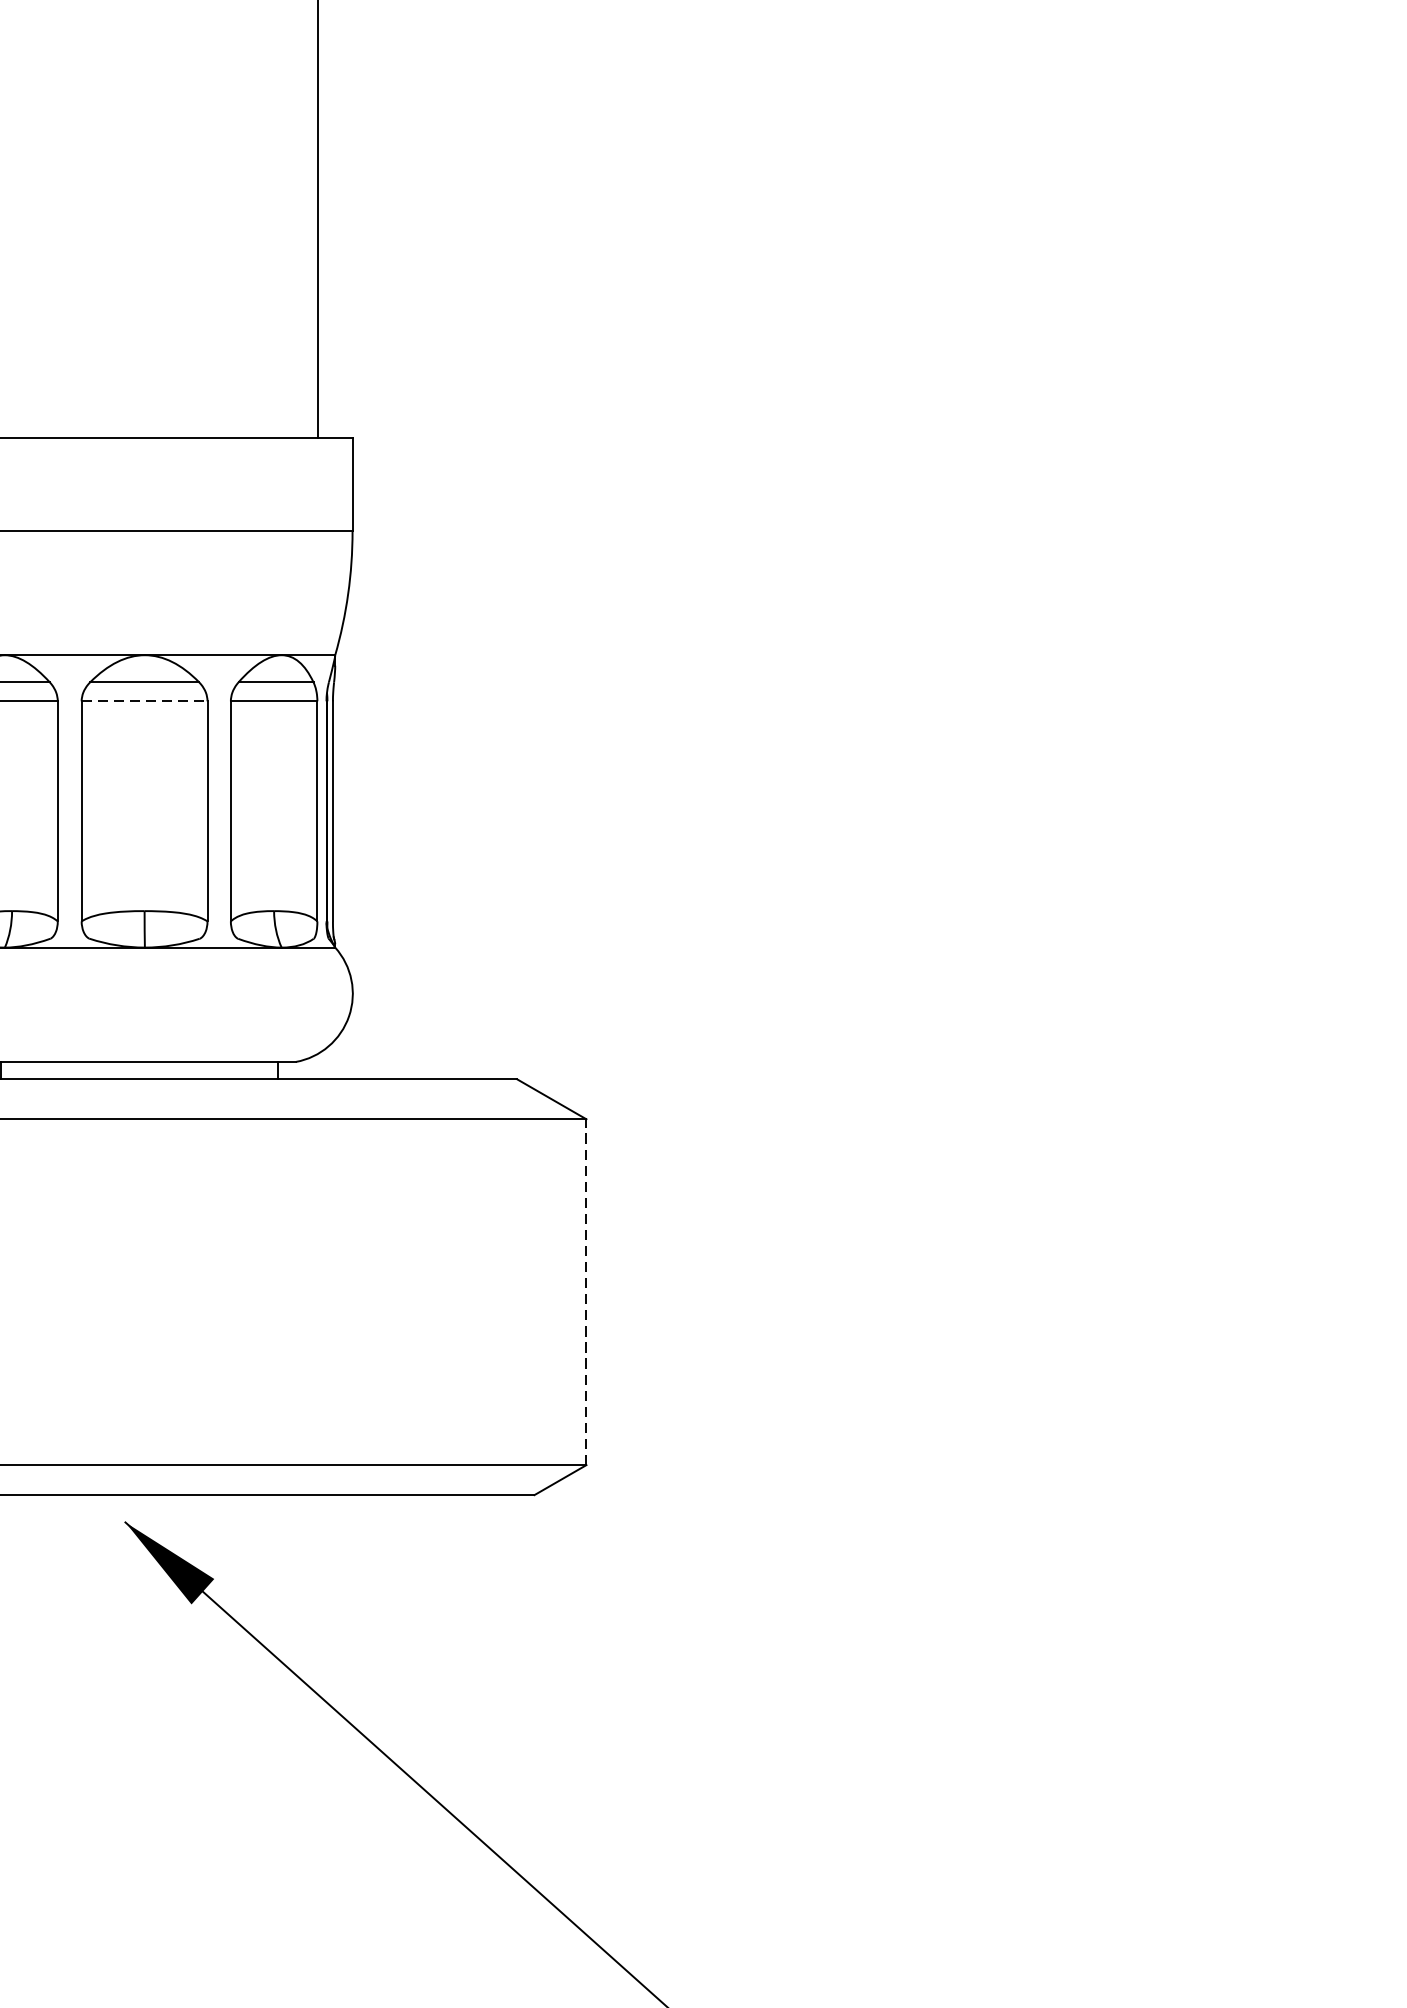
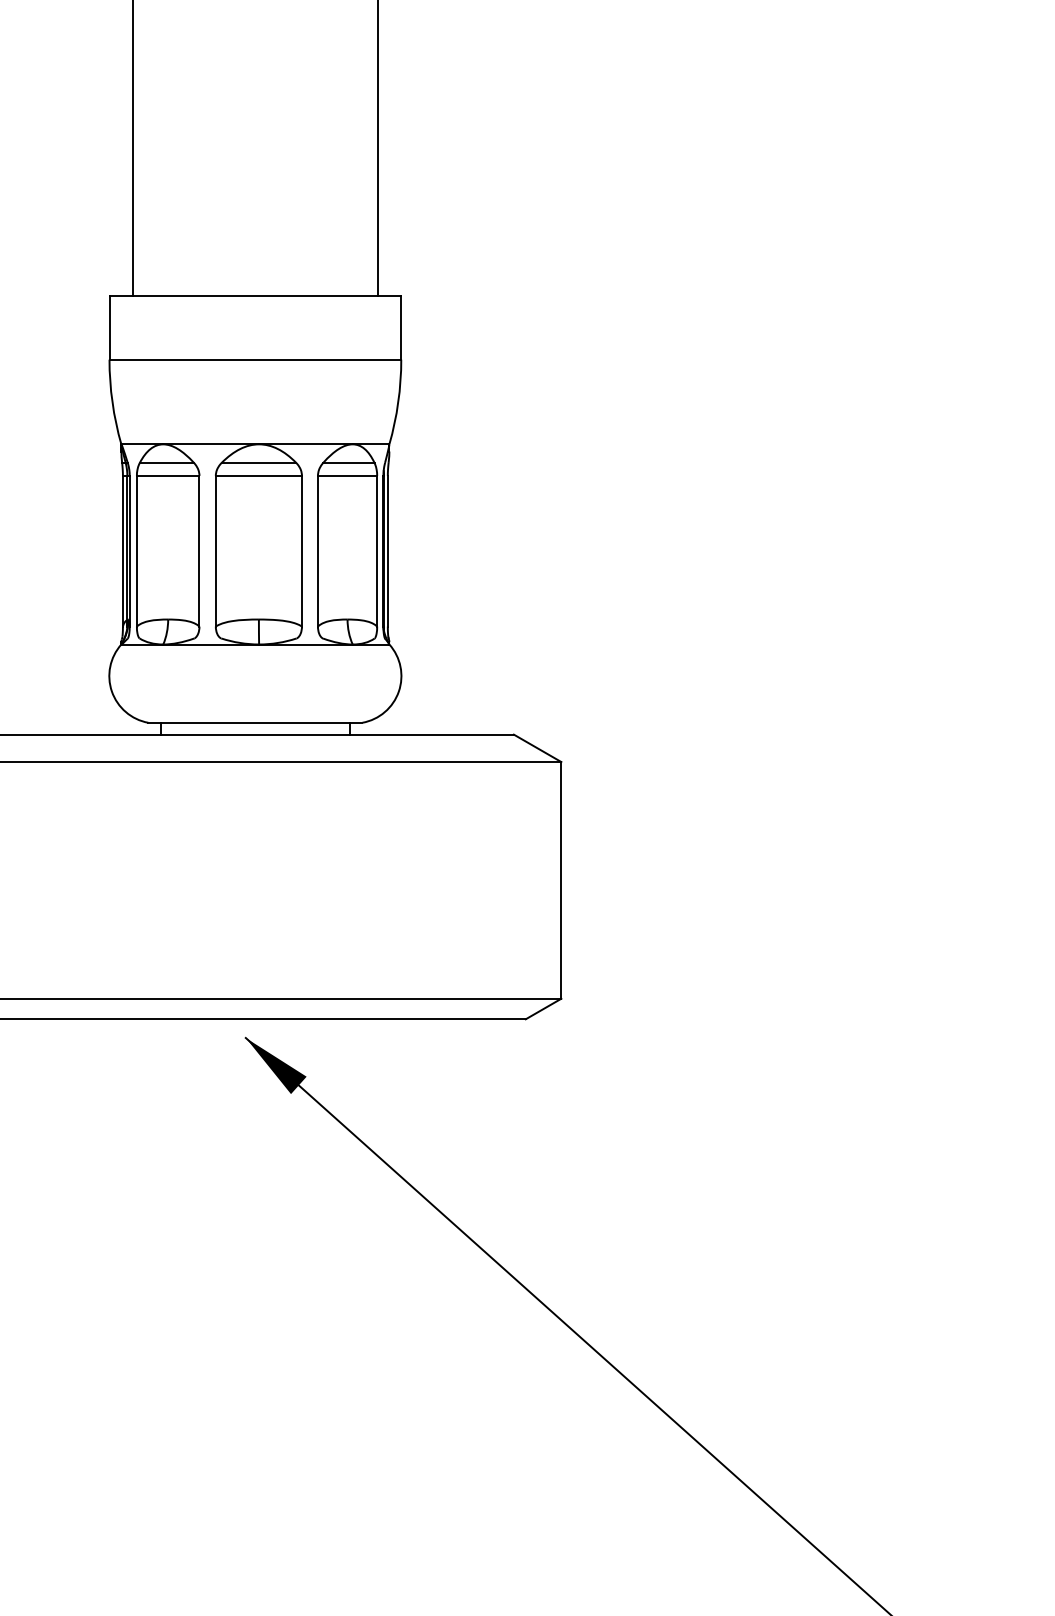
line: (145, 700) -> (259, 475), dashed -> solid
line: (586, 1290) -> (561, 879), dashed -> solid

